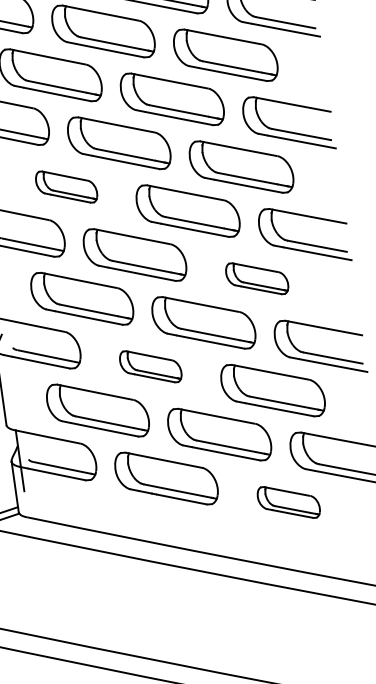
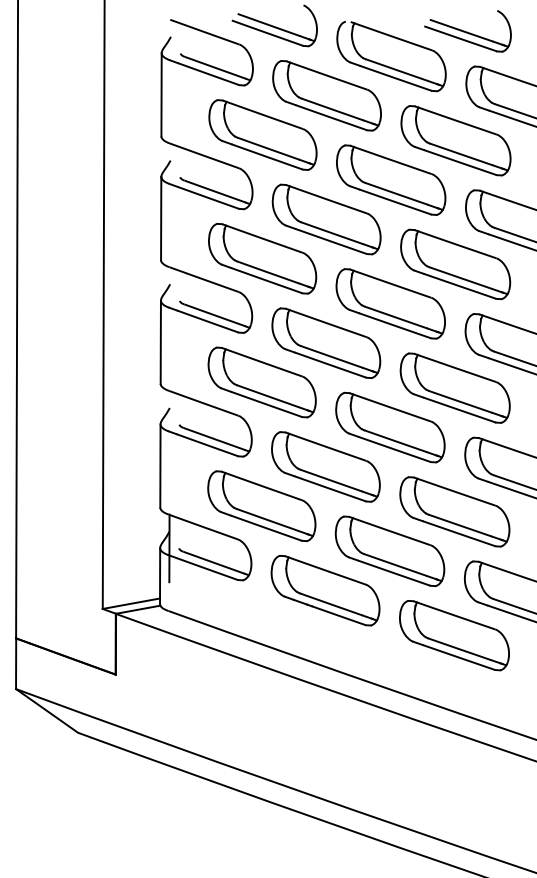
part: (66, 186) -> (262, 258), size x1.67
part: (256, 278) -> (454, 387), size x1.67
part: (150, 366) -> (325, 466), size x1.67
part: (288, 502) -> (454, 635), size x1.67

